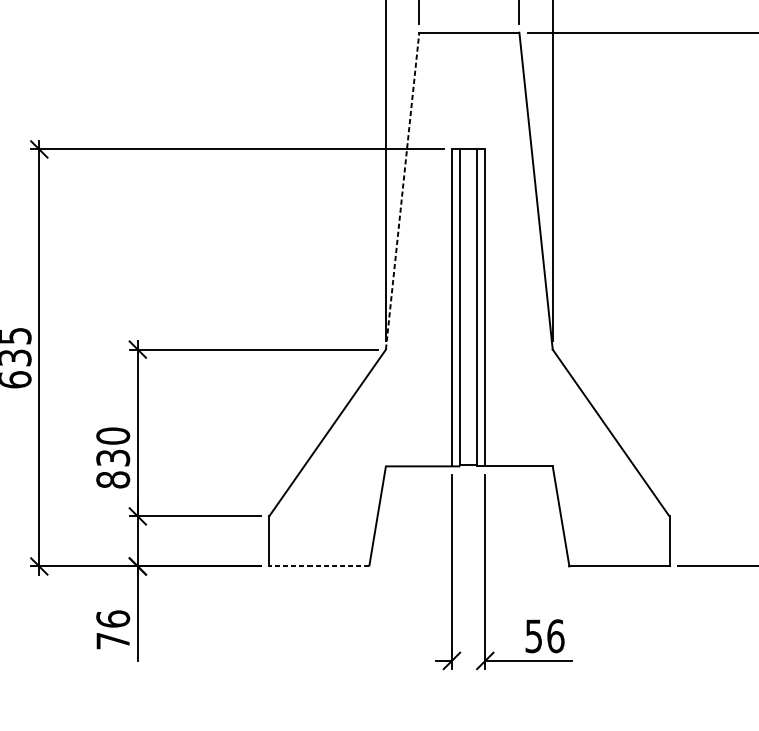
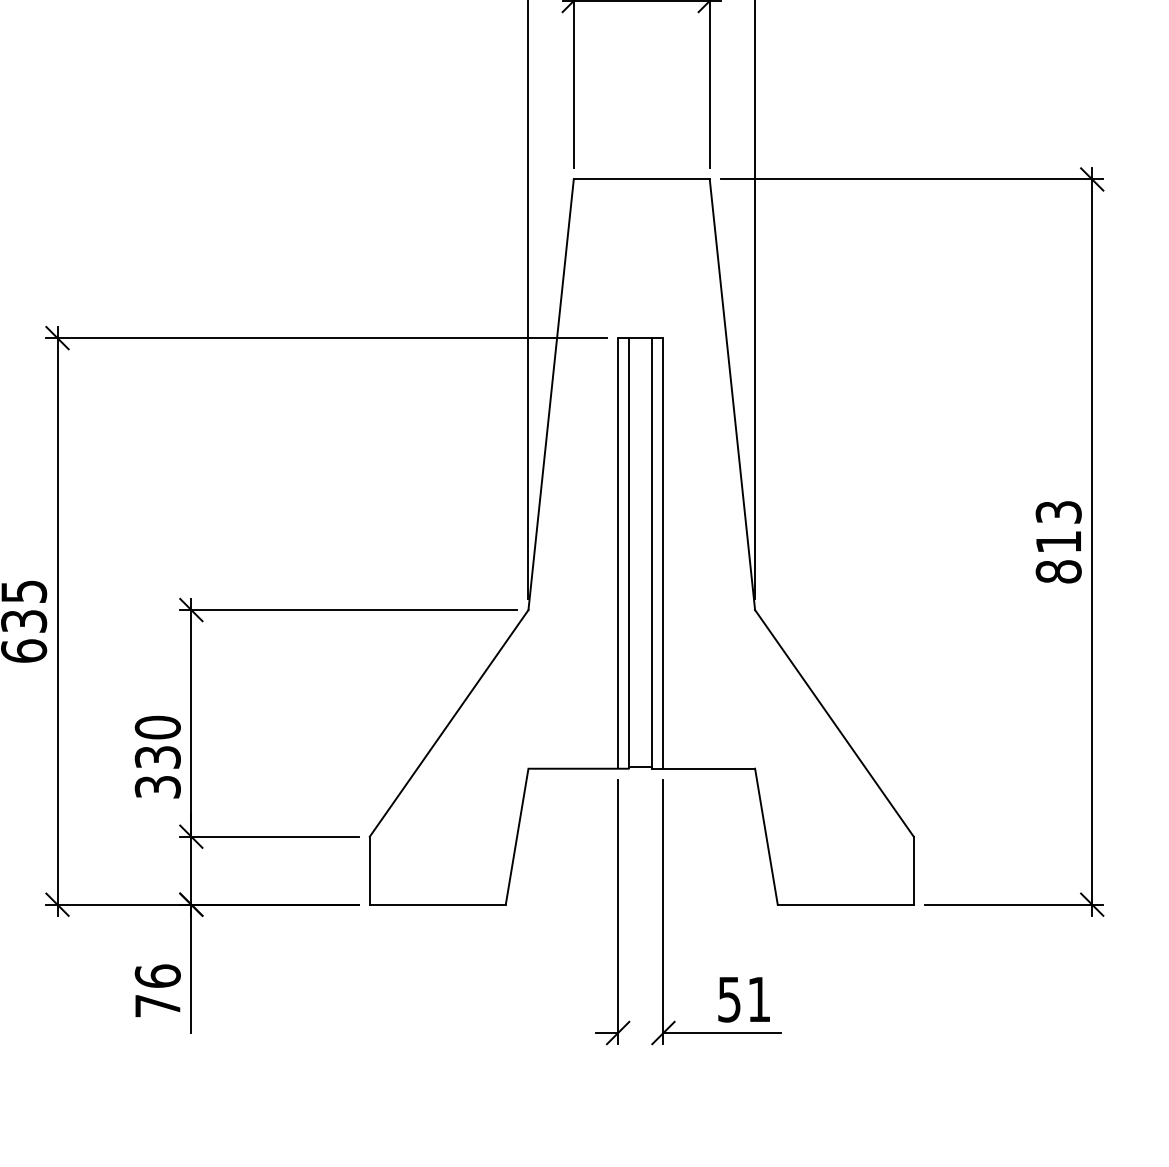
line: (402, 190) -> (551, 394), dashed -> solid
text: (112, 479) -> (157, 786), 830 -> 330
line: (318, 566) -> (437, 904), dashed -> solid
text: (555, 636) -> (759, 999), 56 -> 51

